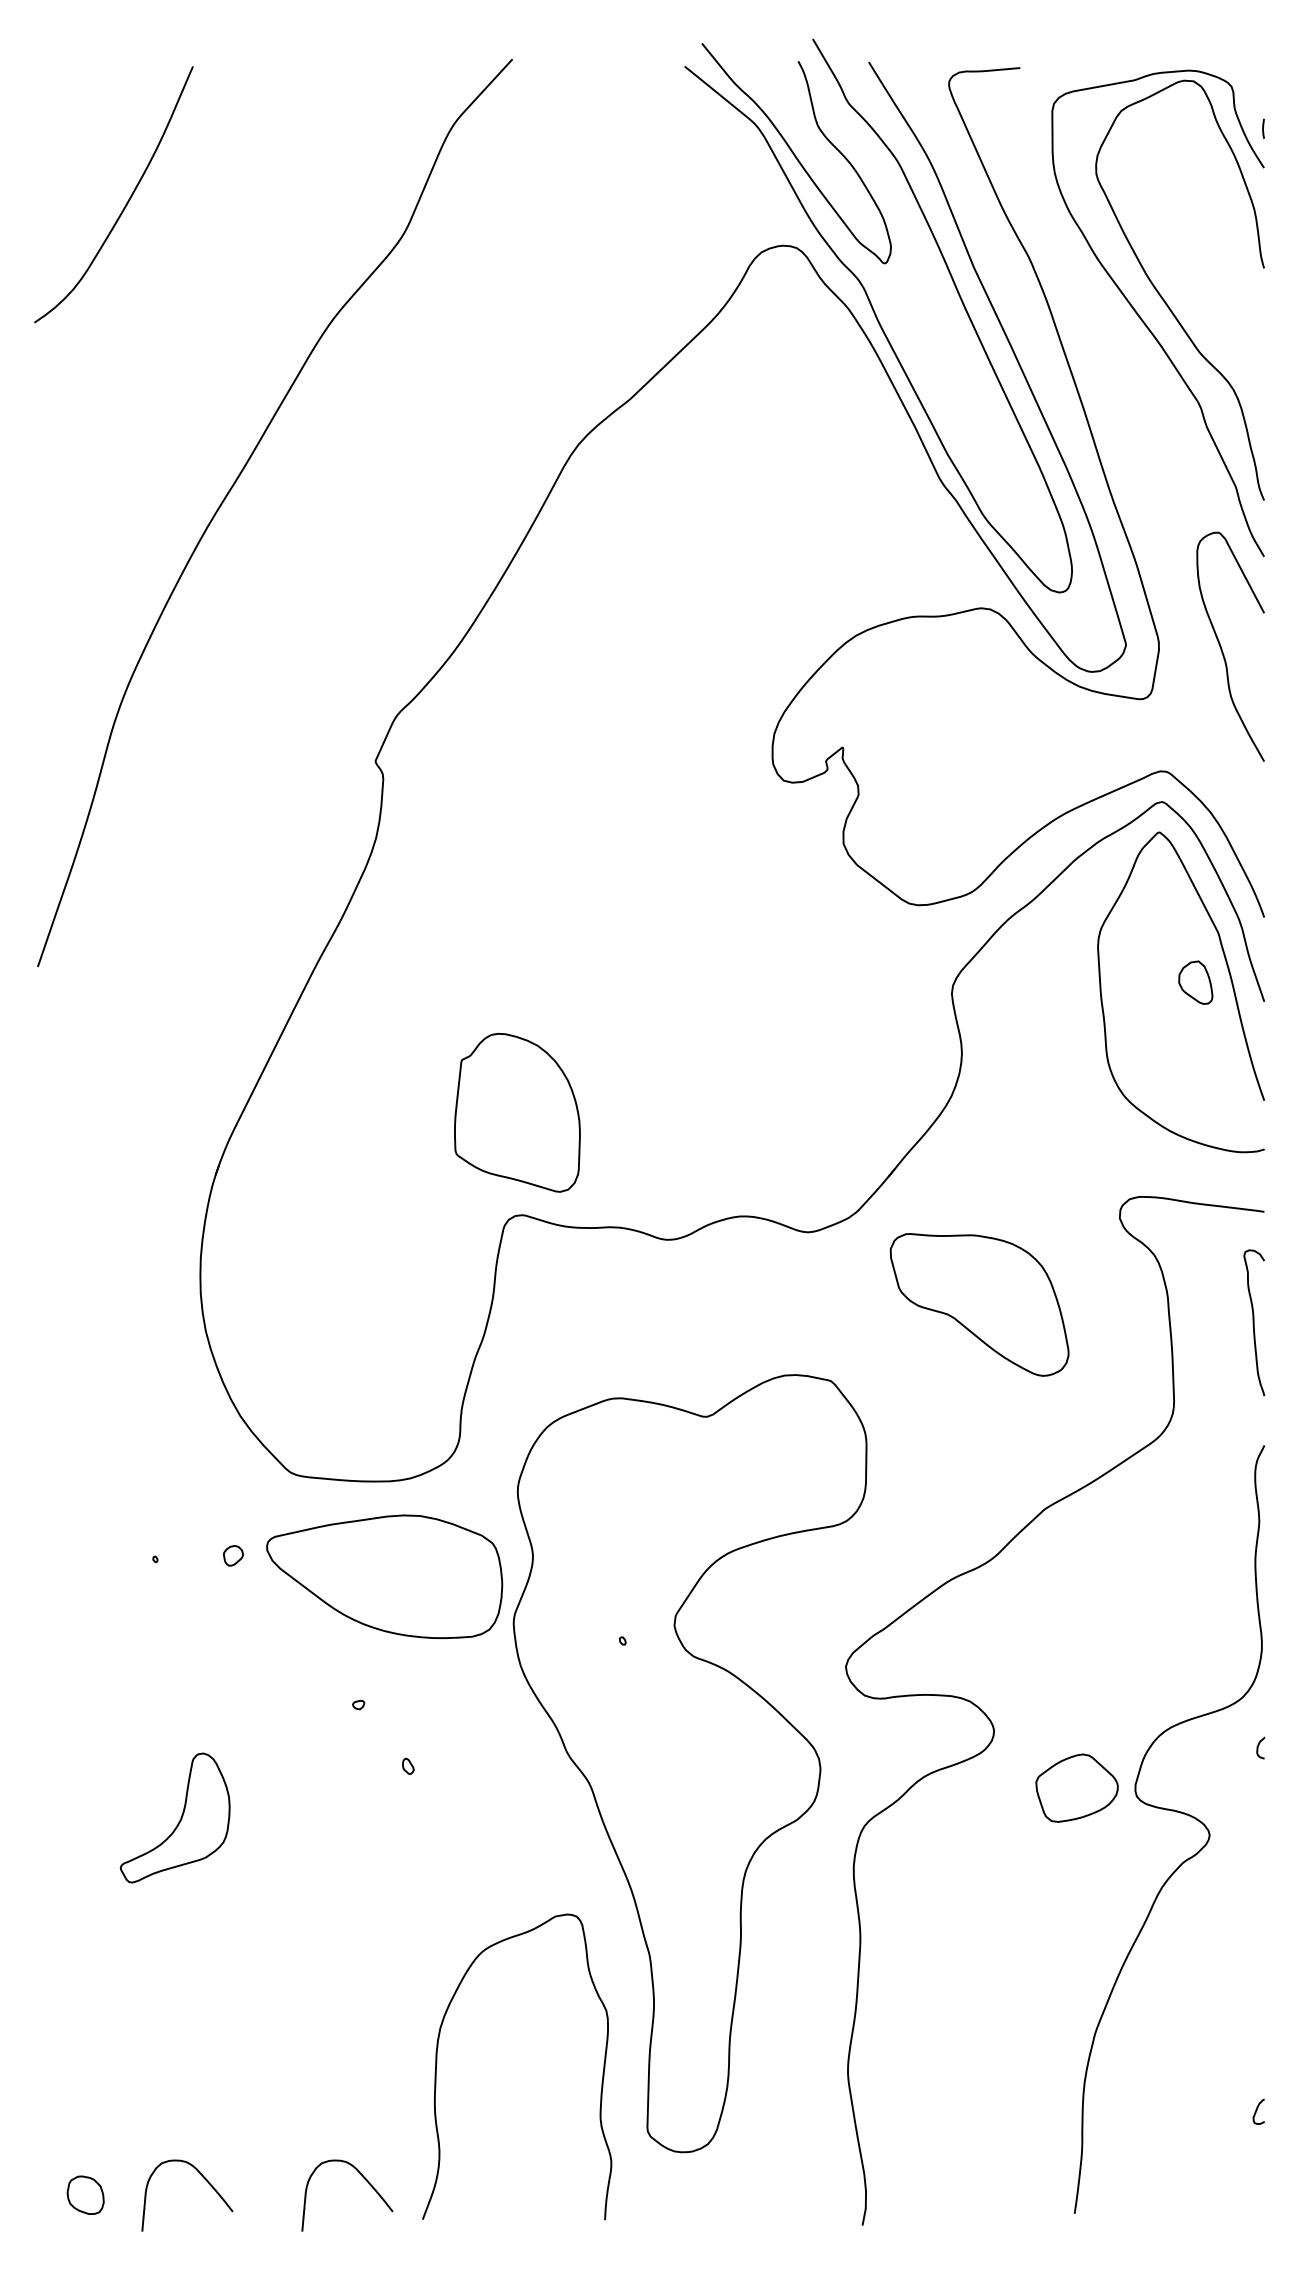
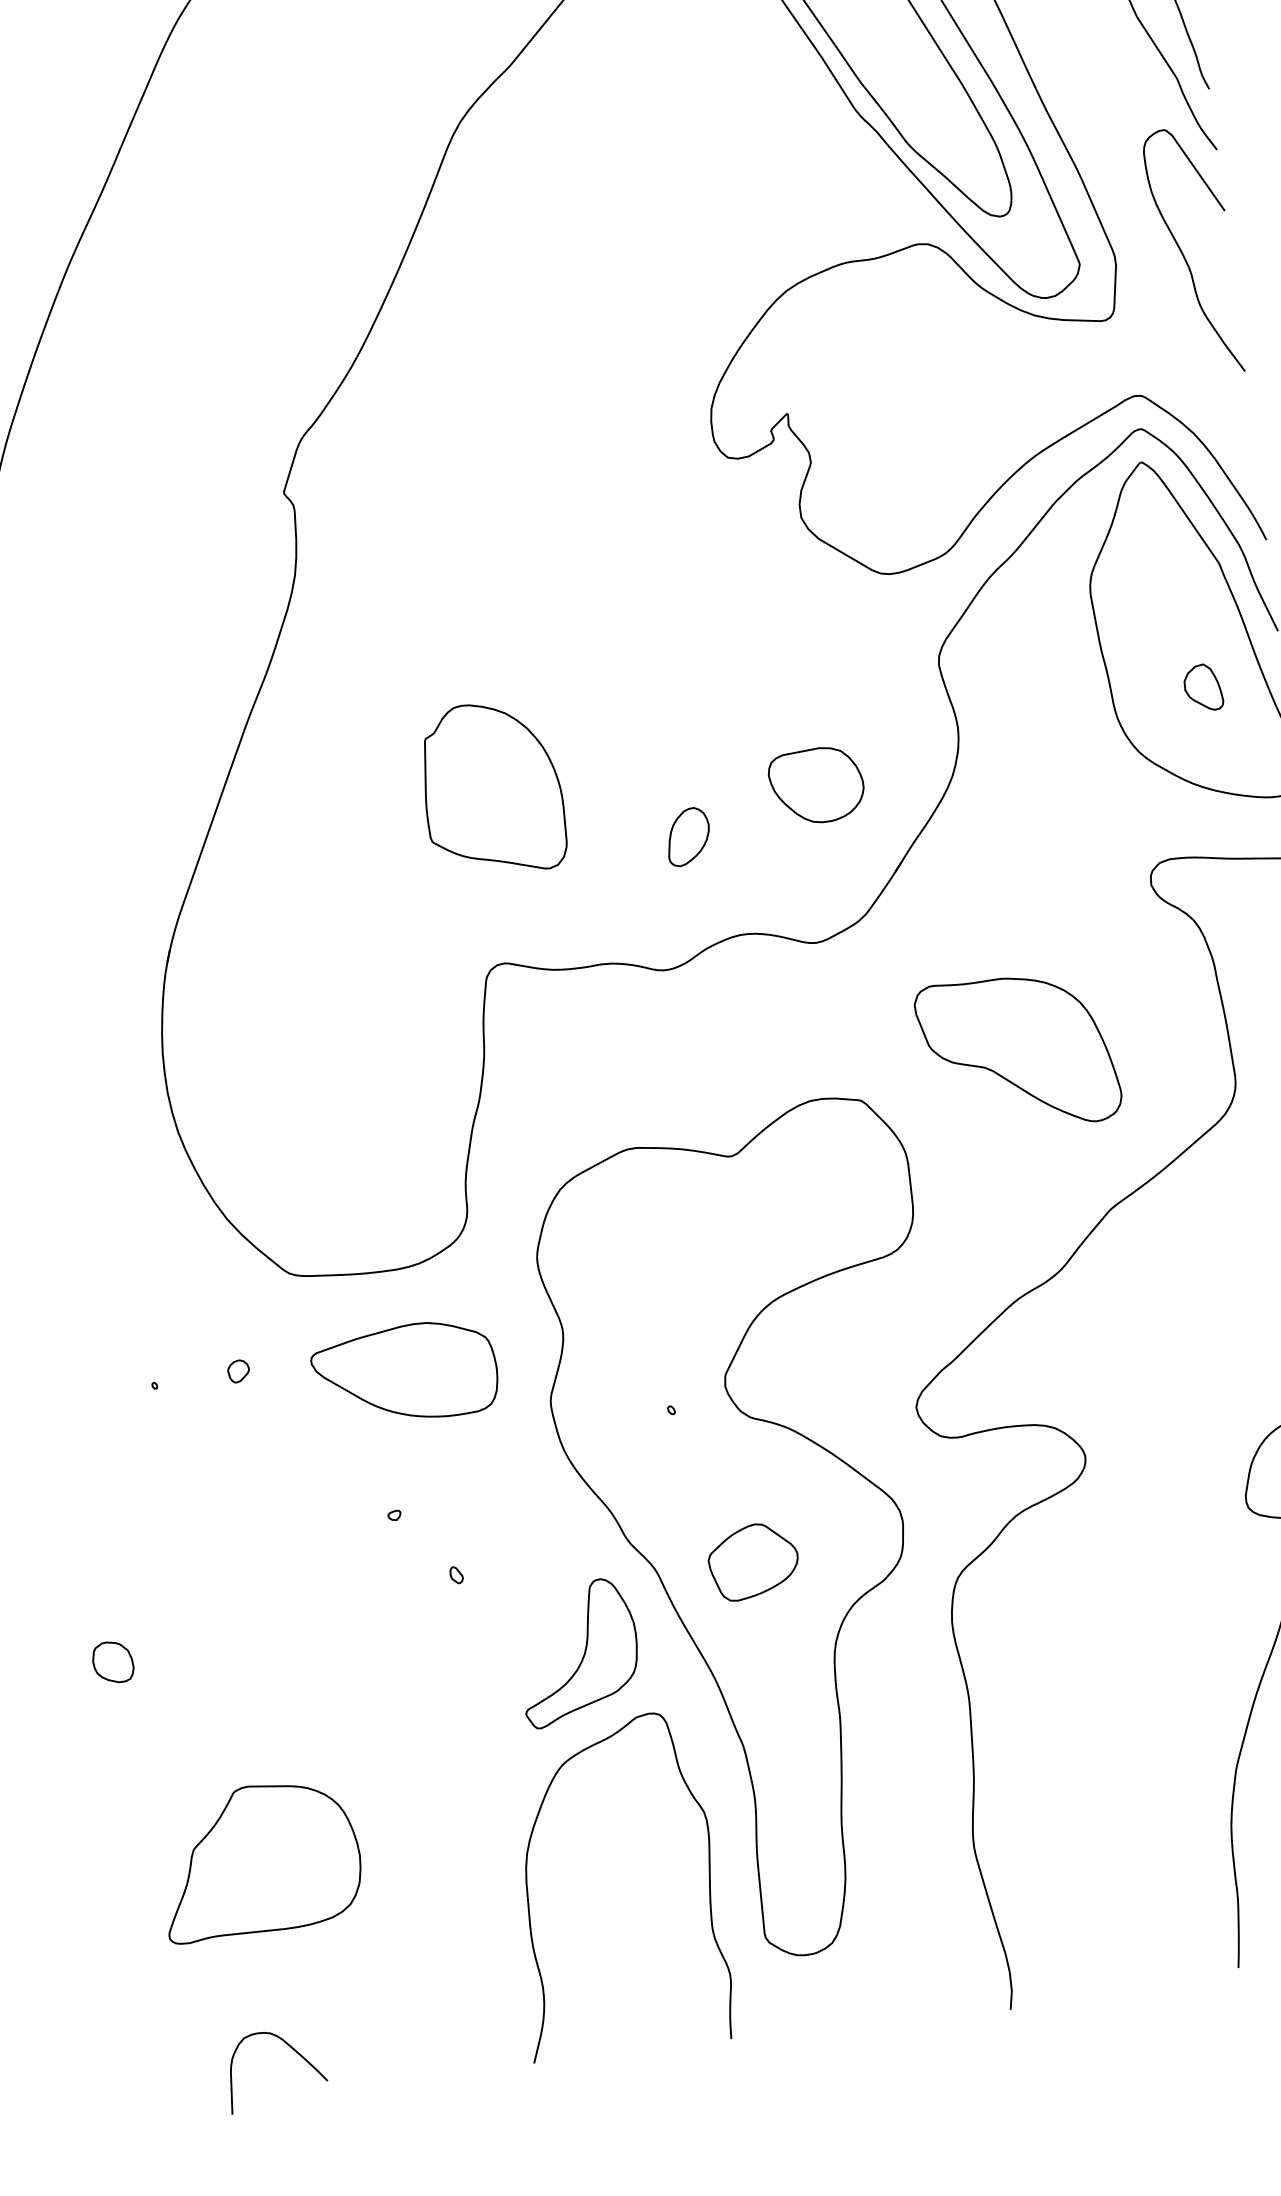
part: (1195, 982) -> (1202, 687), moved
part: (826, 1089) -> (816, 785), added
part: (517, 1112) -> (492, 788), moved
part: (703, 1120) -> (687, 836), added
part: (979, 1304) -> (1018, 1052), moved
part: (384, 1576) -> (404, 1373), size x0.71
part: (1076, 1787) -> (752, 1560), moved
part: (174, 1817) -> (577, 1652), moved
part: (196, 2002) -> (259, 1859), added
curve: (363, 2178) -> (464, 2027), removed
part: (85, 2194) -> (112, 1661), moved

